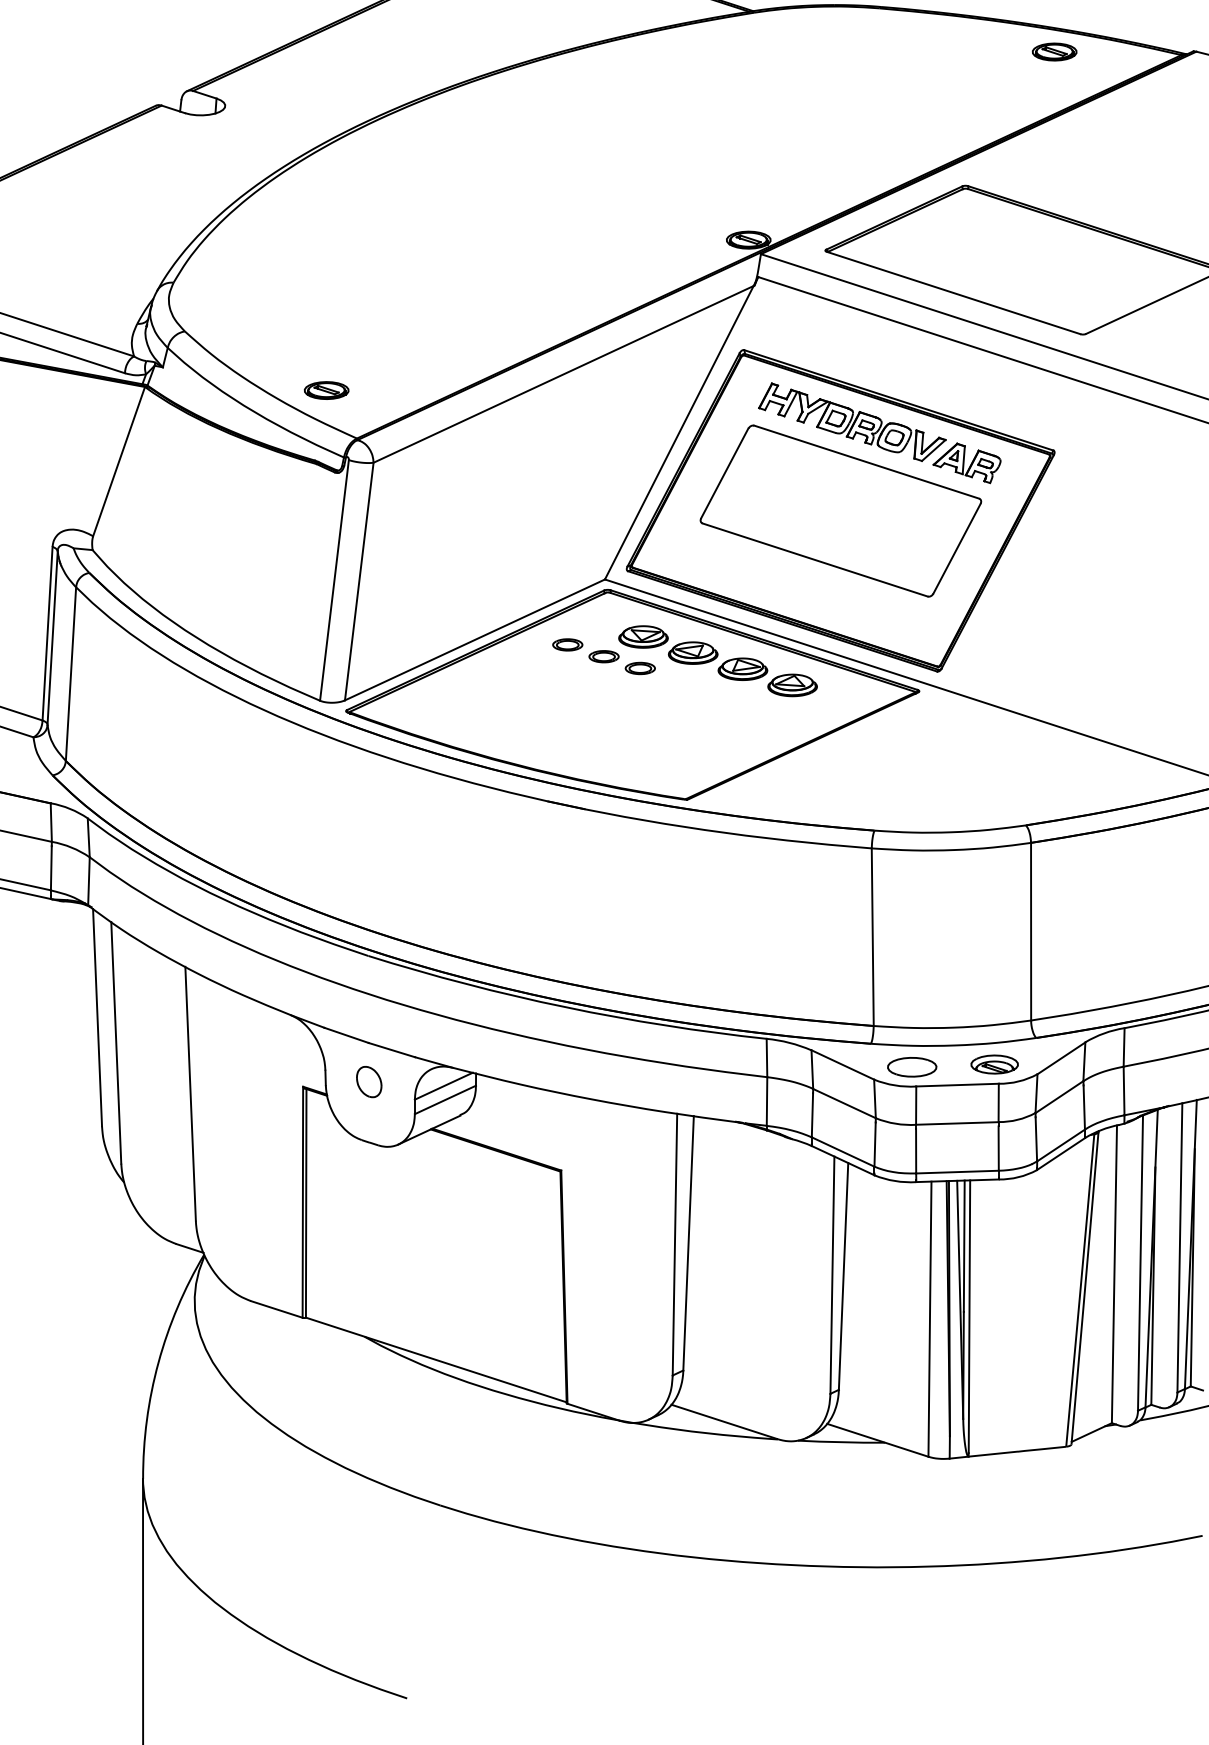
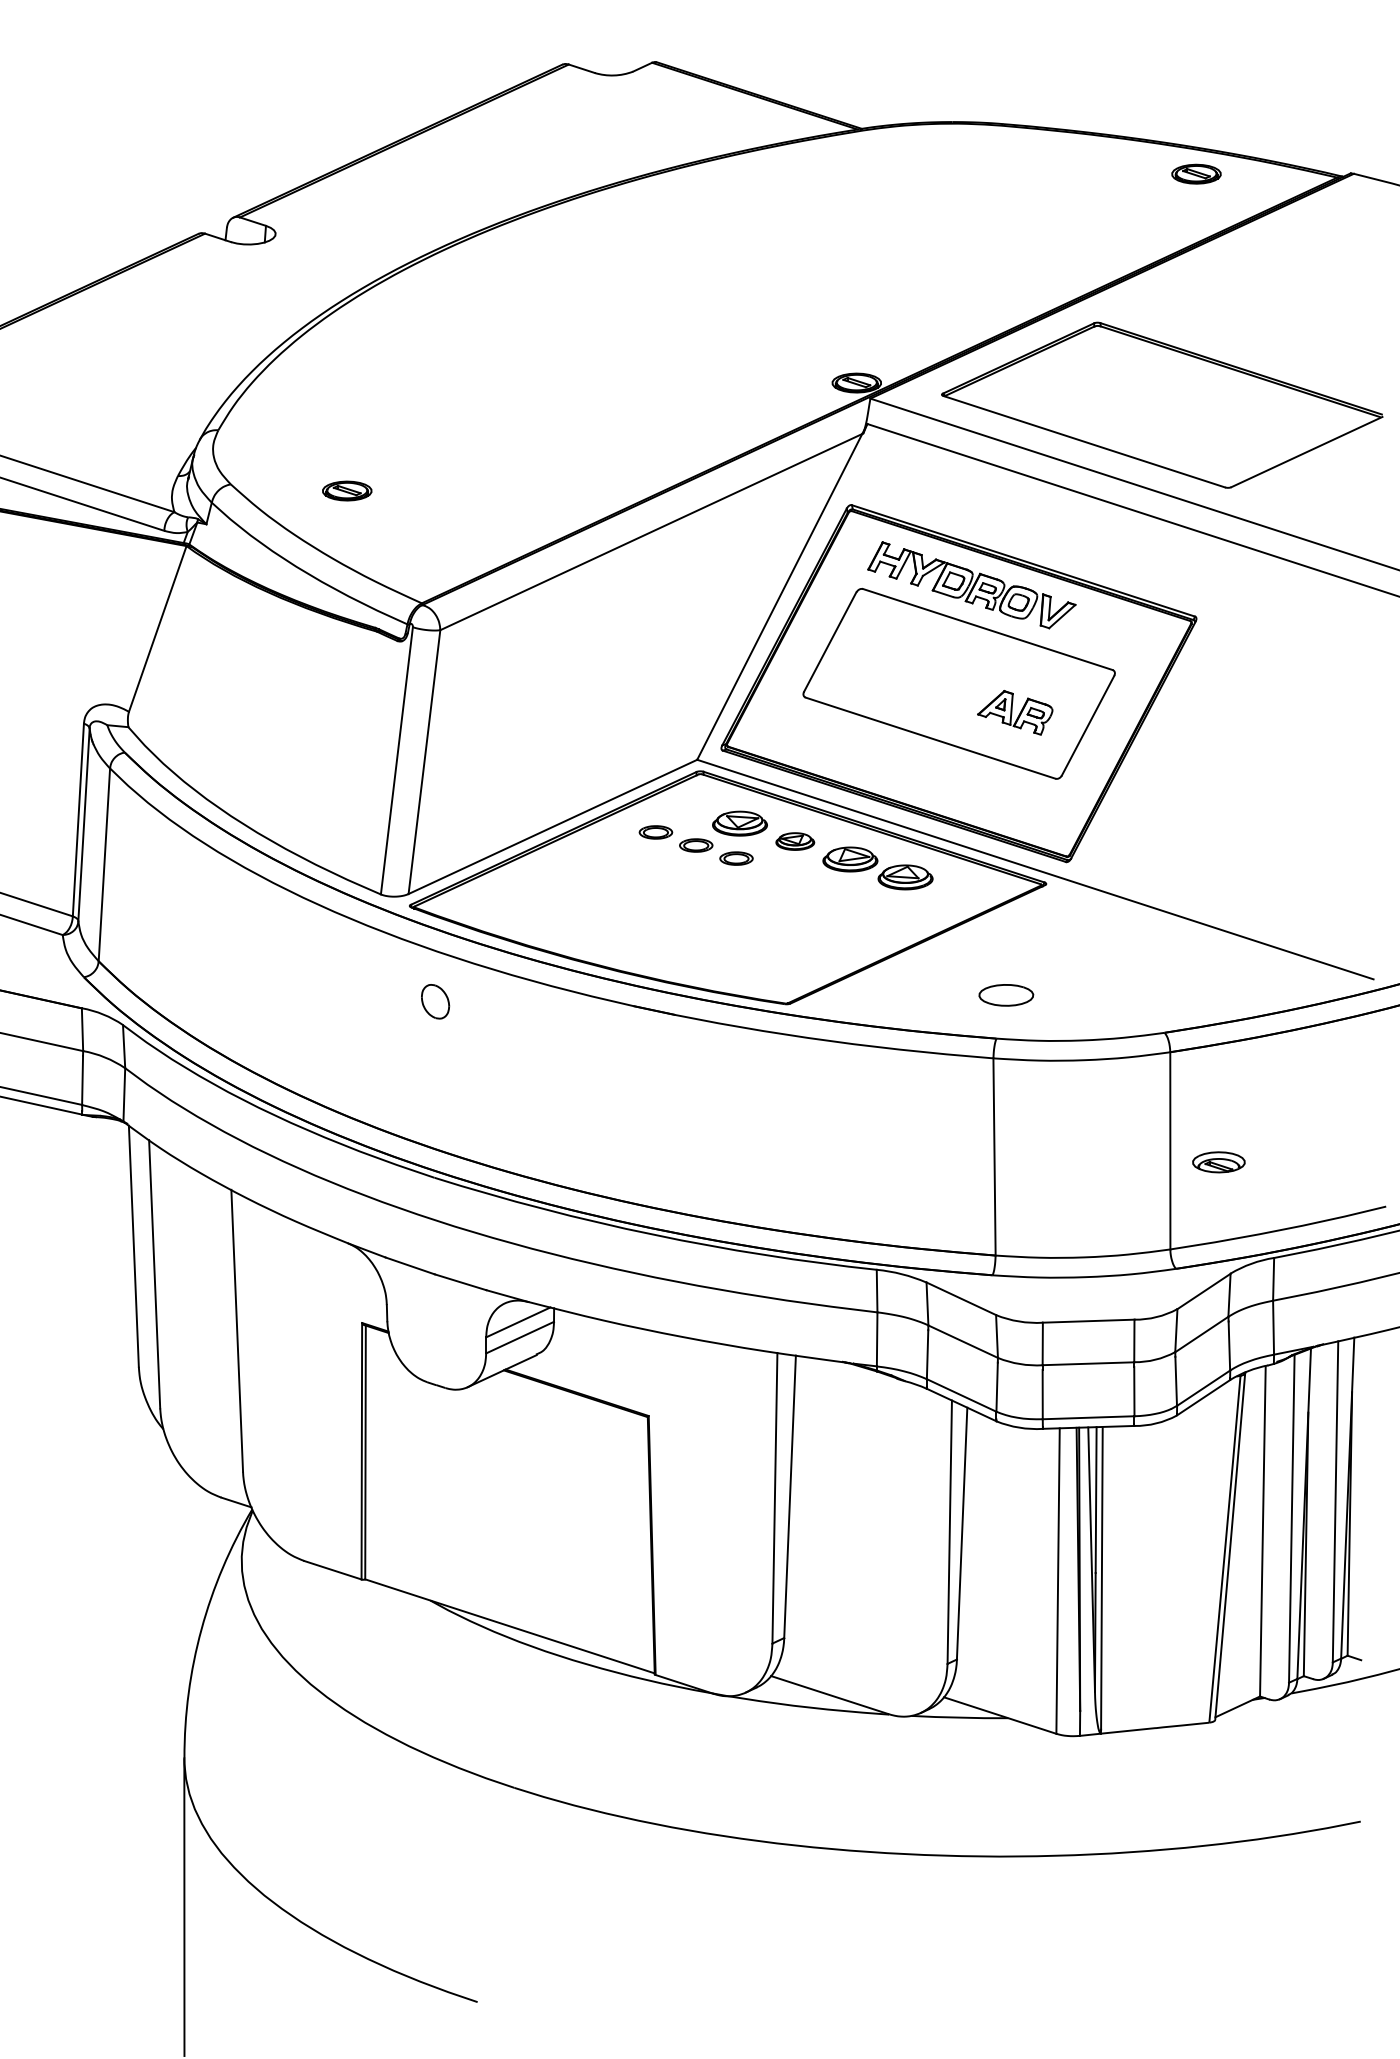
part: (326, 390) -> (347, 490), moved
part: (967, 463) -> (1015, 712), moved
part: (693, 653) -> (795, 841), size x0.7
part: (994, 1064) -> (1218, 1162), moved
part: (912, 1067) -> (1006, 995), moved
part: (369, 1081) -> (435, 1001), moved

